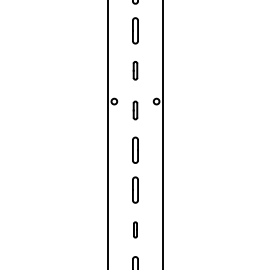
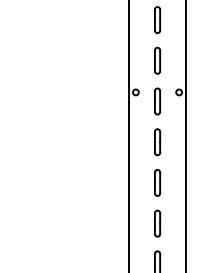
part: (135, 70) -> (157, 60), size x1.43
part: (135, 110) -> (157, 101), size x1.43
part: (135, 229) -> (157, 223), size x1.67

